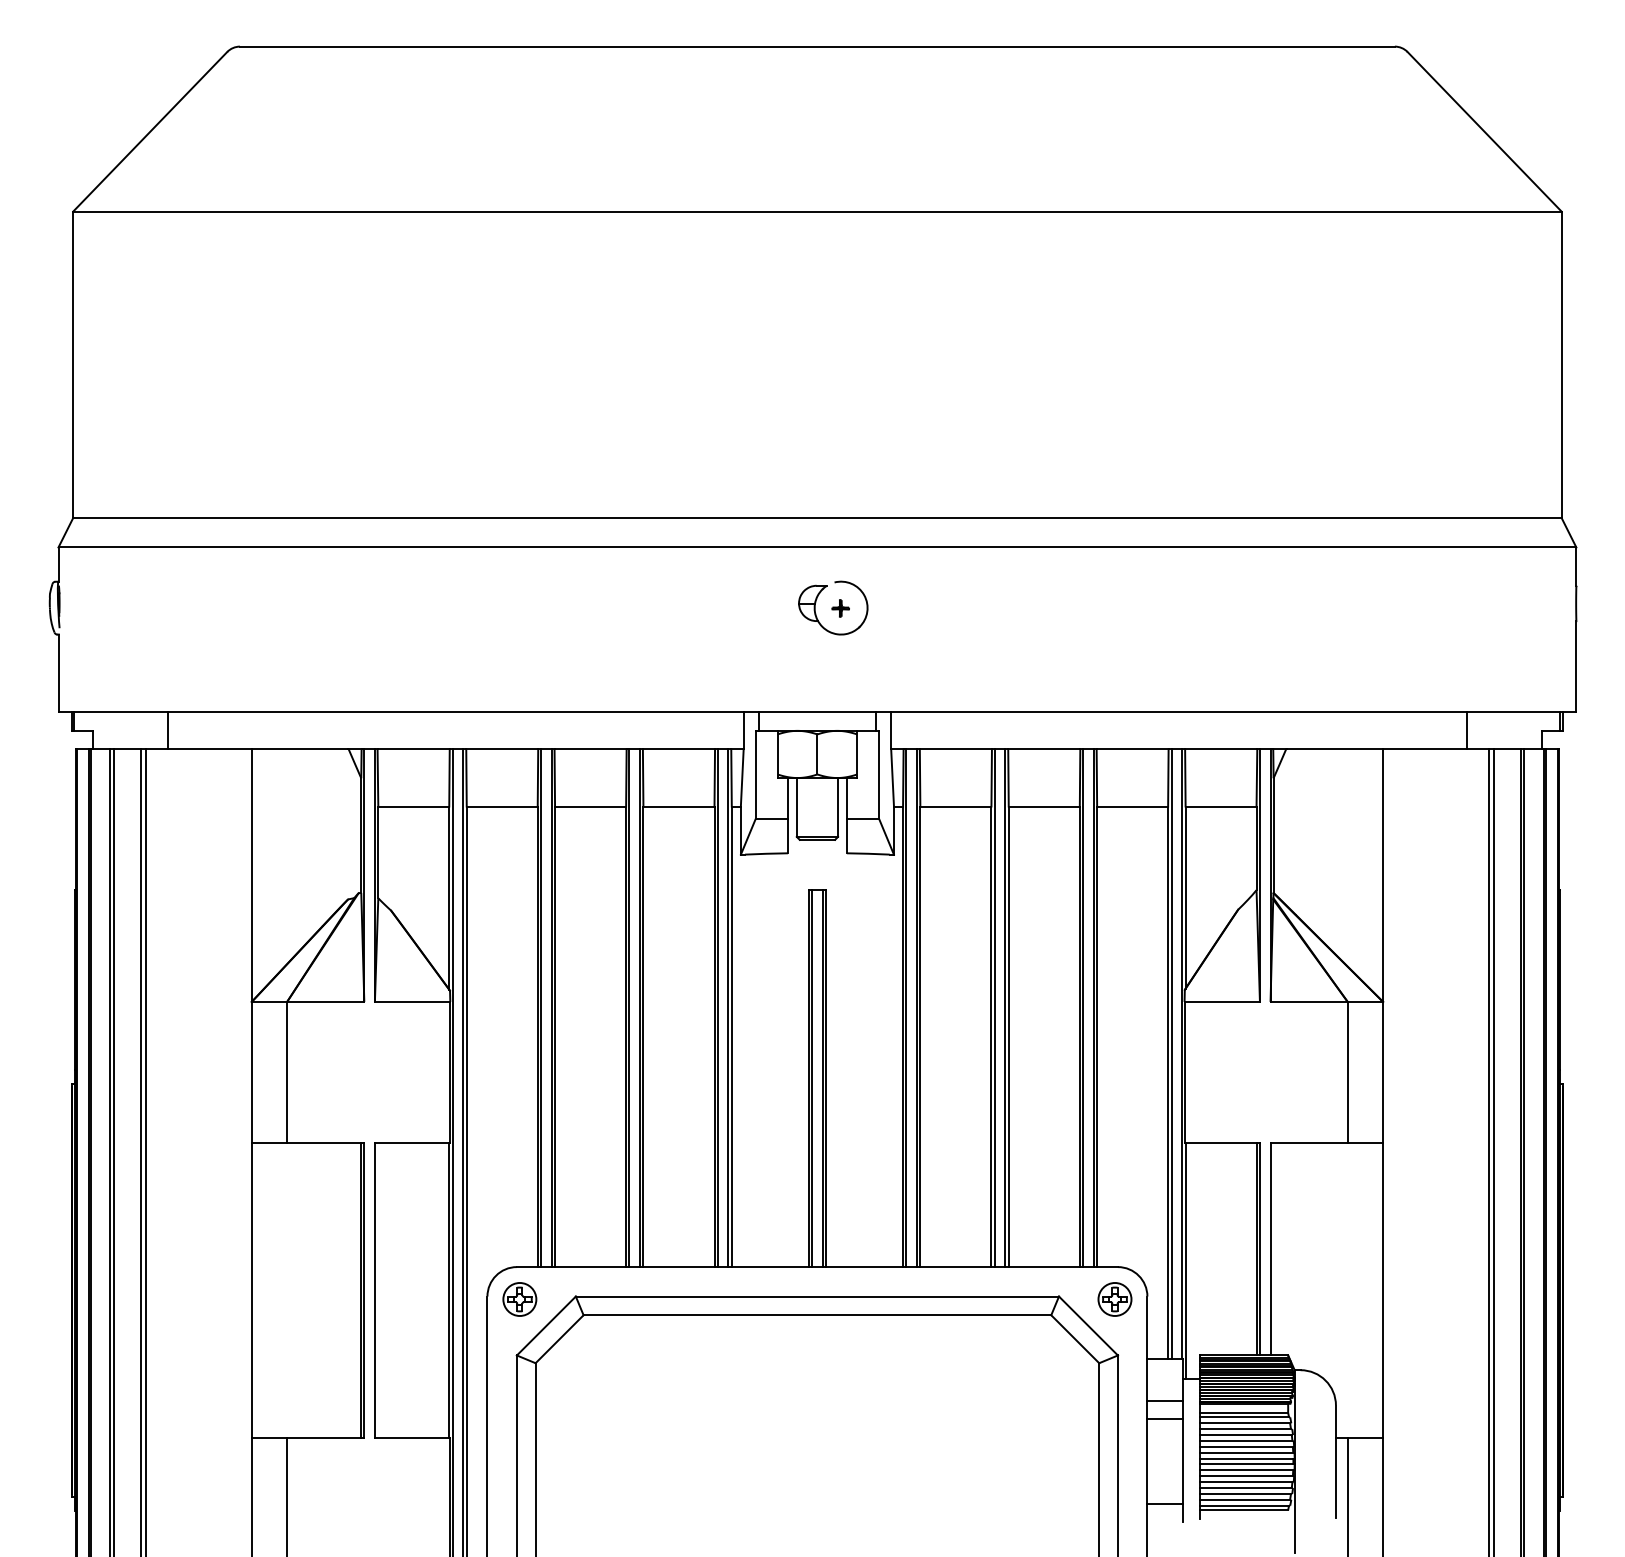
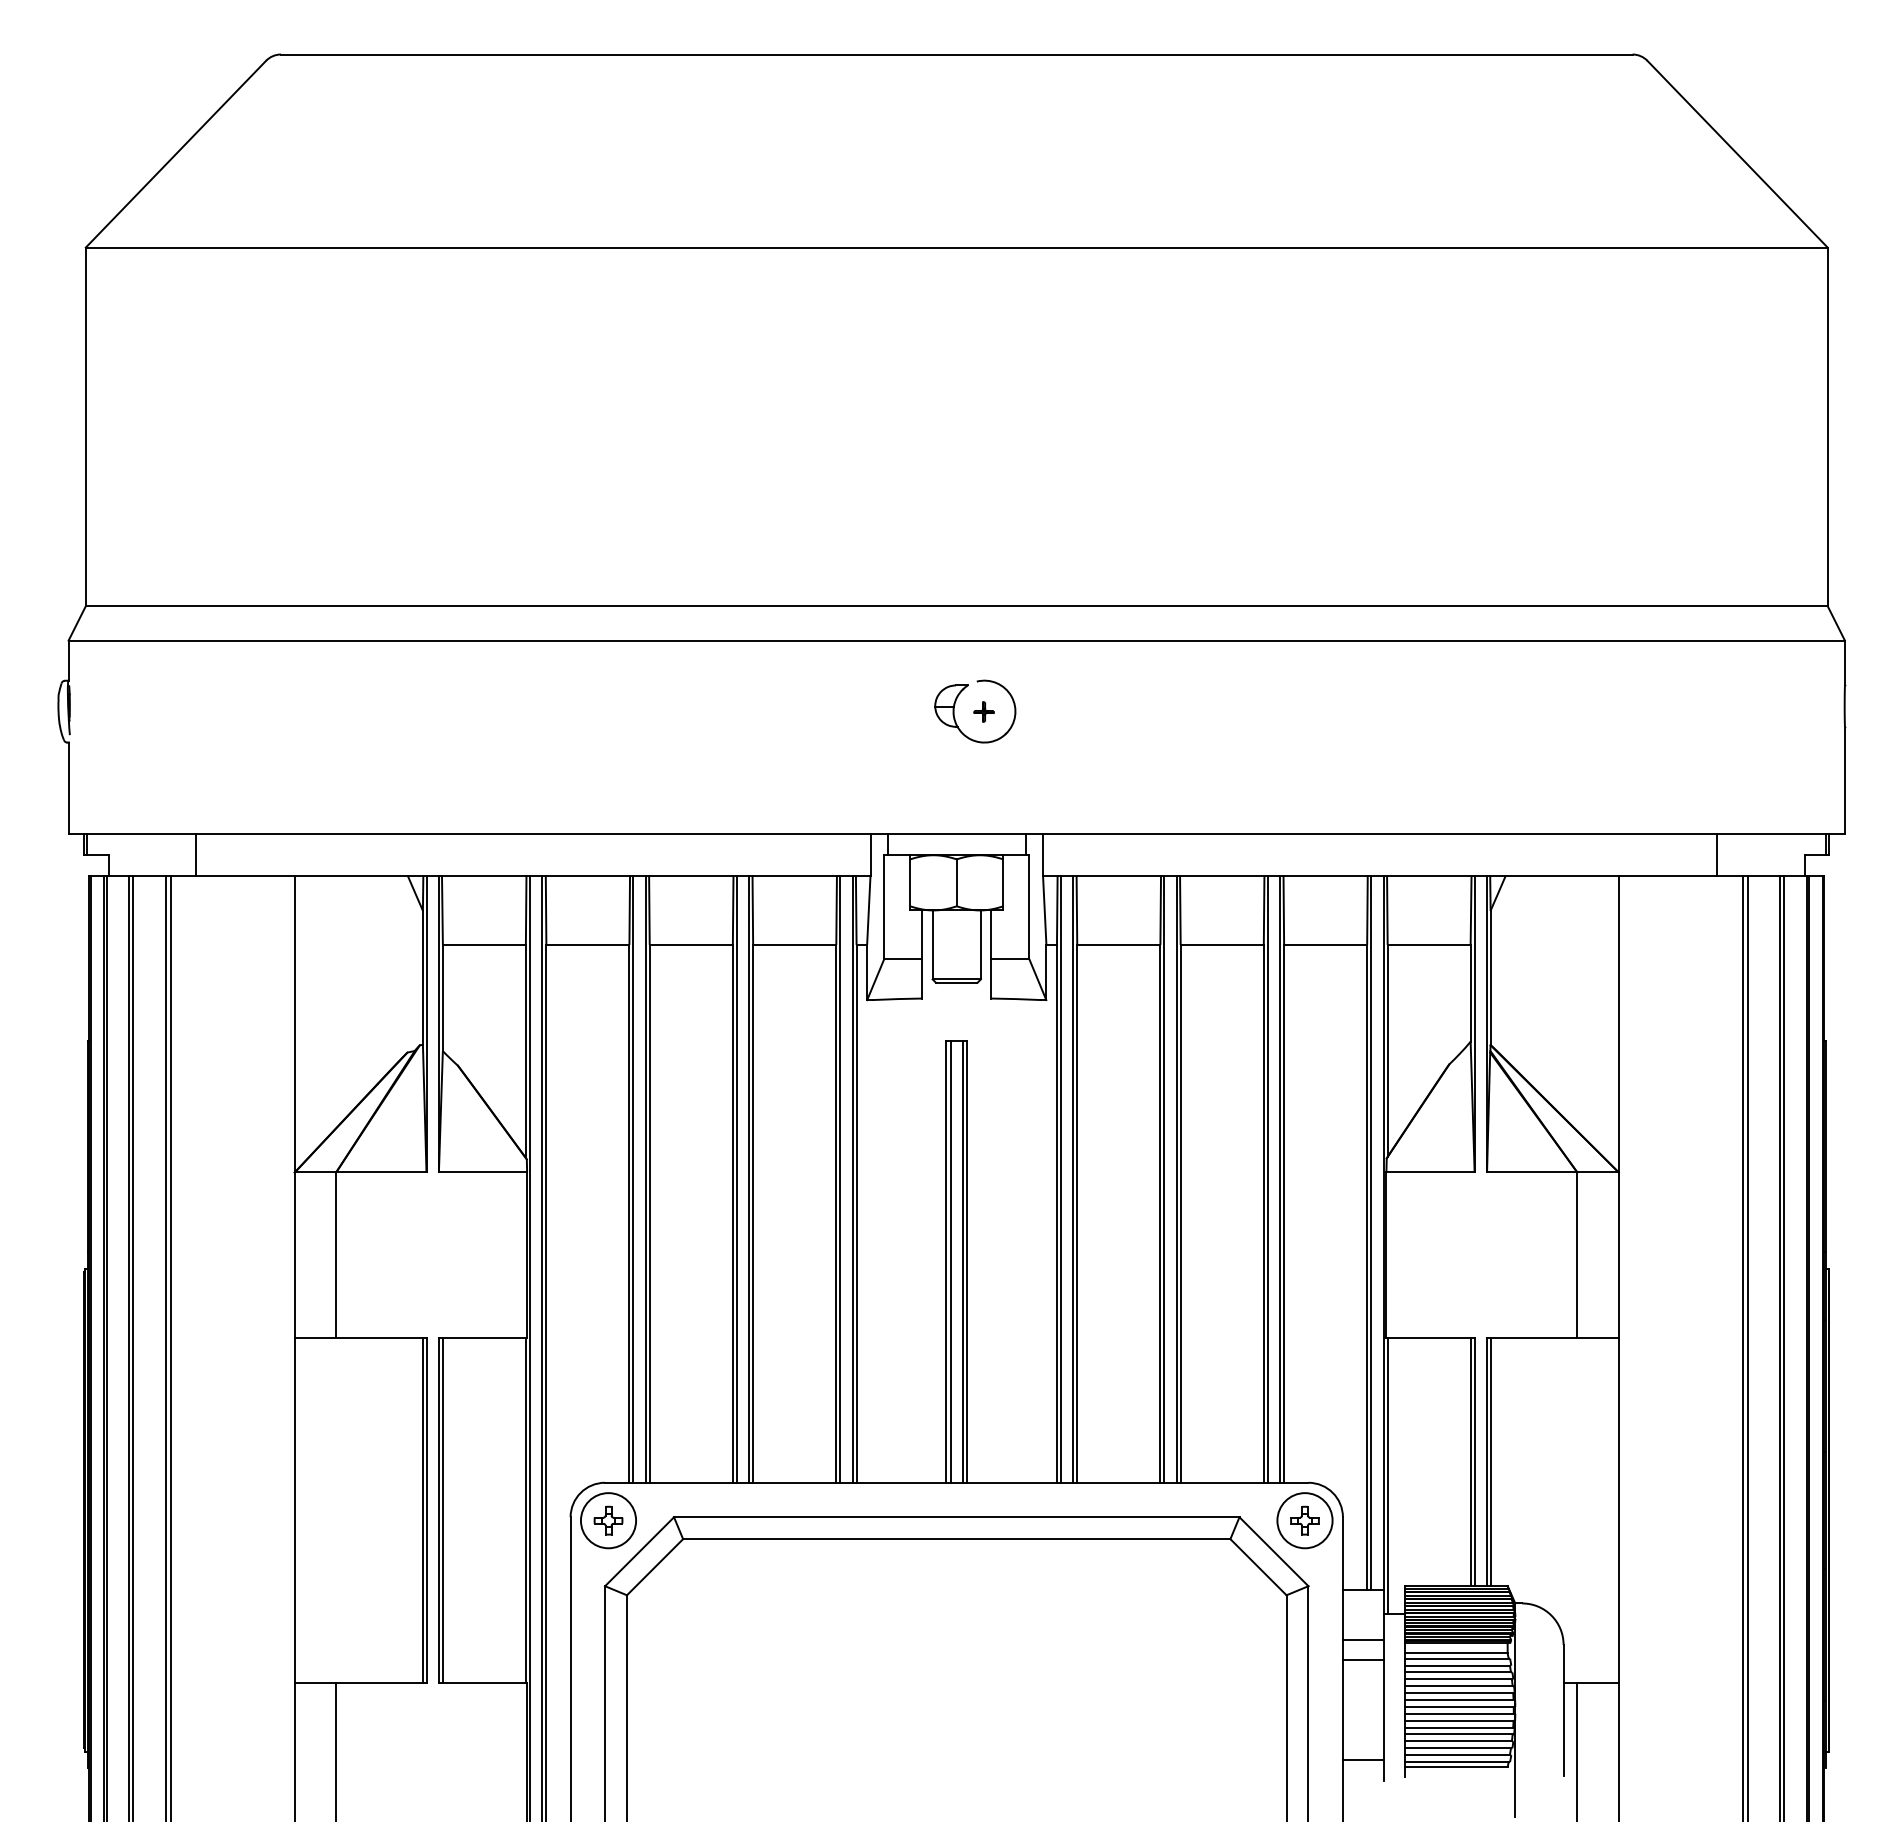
line: (1273, 1248) -> (1490, 1461), added
line: (377, 1289) -> (442, 1509), added
circle: (519, 1299) -> (608, 1520), size x1.43
circle: (1114, 1299) -> (1304, 1520), size x1.43

